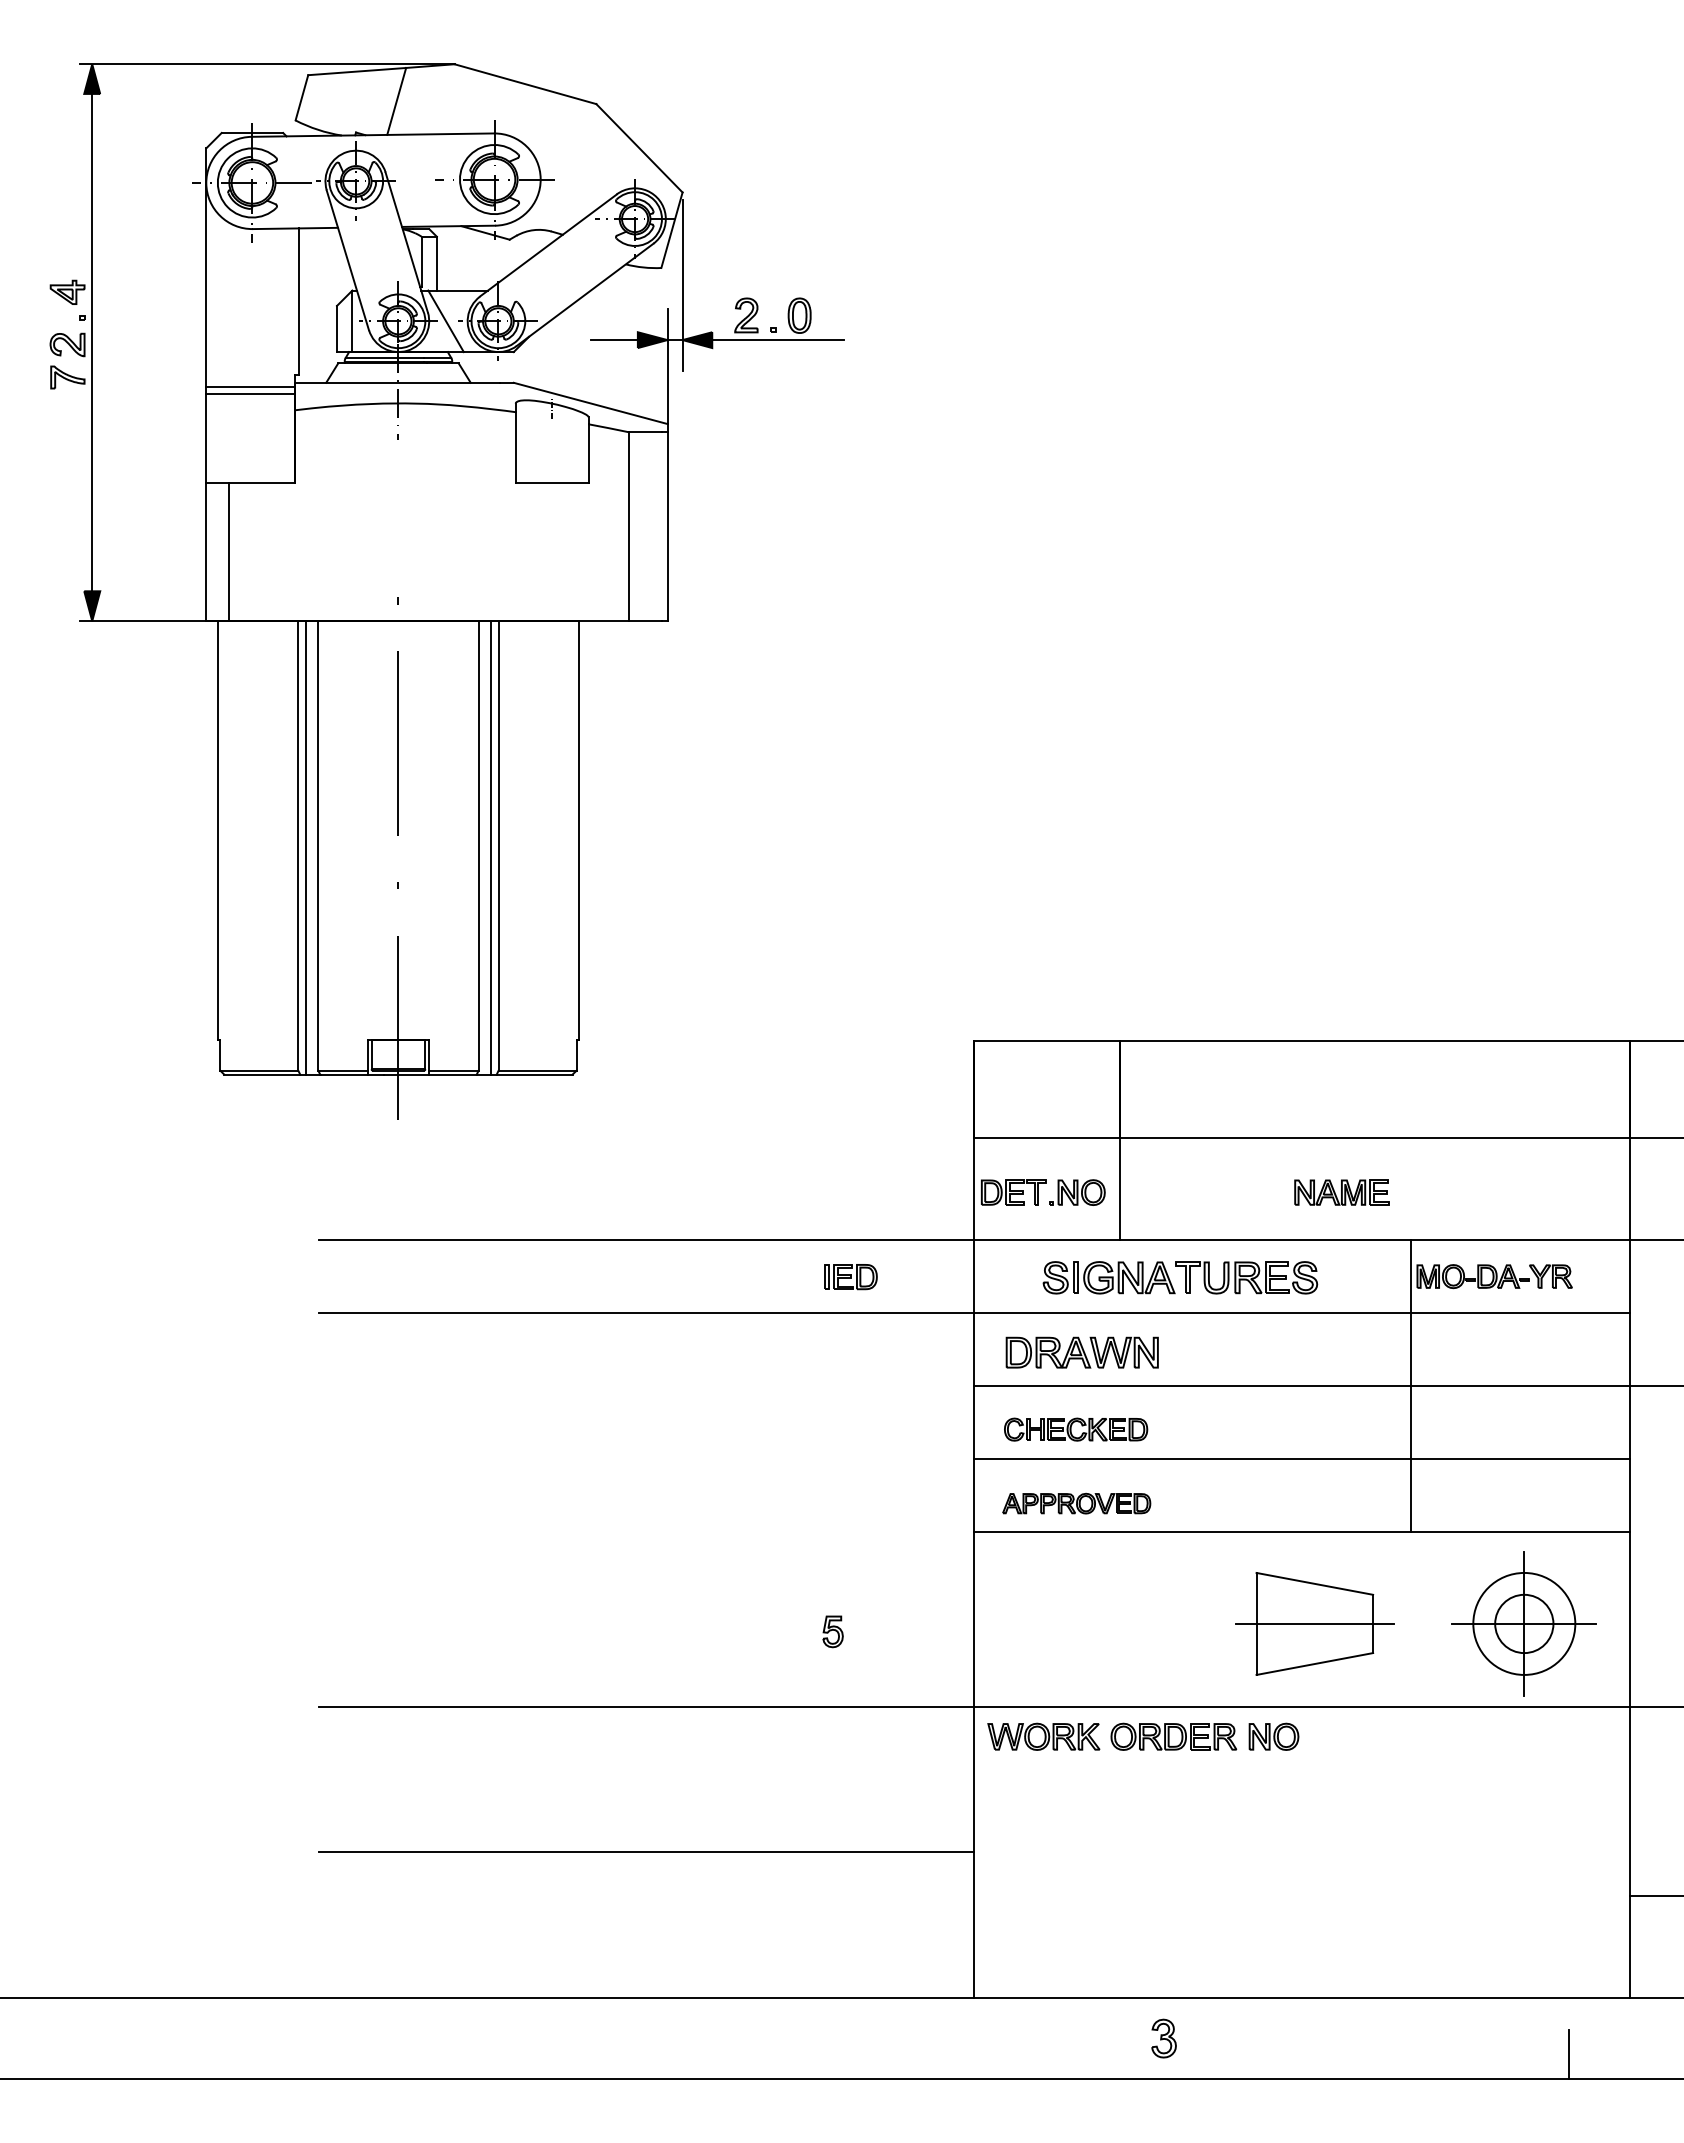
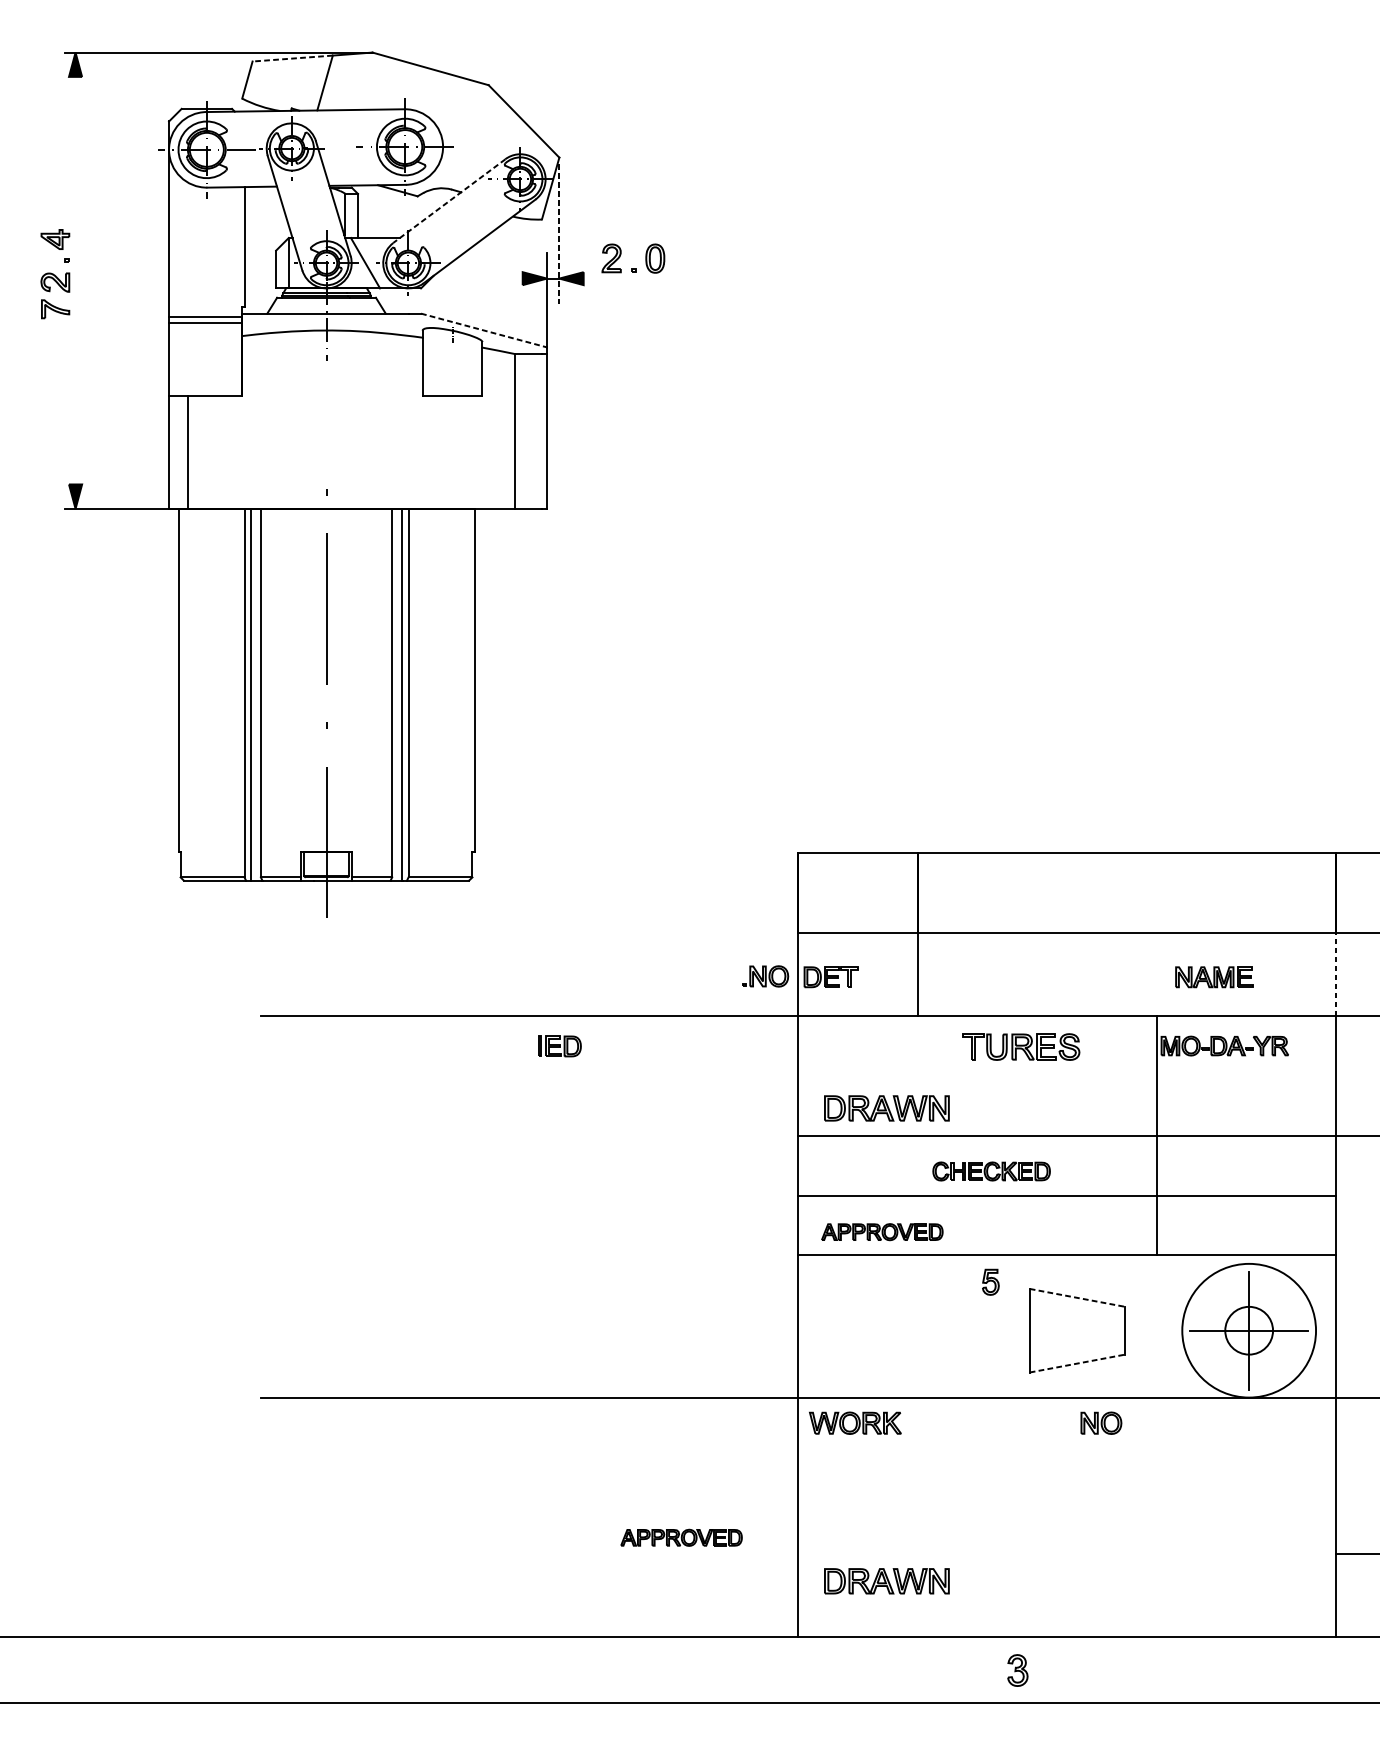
line: (356, 71) -> (292, 58), solid -> dashed
line: (547, 245) -> (448, 201), solid -> dashed
line: (682, 286) -> (559, 234), solid -> dashed
line: (613, 340) -> (502, 278), removed
line: (777, 340) -> (637, 278), removed
line: (92, 342) -> (75, 280), removed
line: (590, 403) -> (483, 330), solid -> dashed
line: (1629, 1189) -> (1335, 974), solid -> dashed
part: (1077, 1192) -> (765, 976), moved
part: (1341, 1192) -> (1214, 977), moved
part: (850, 1277) -> (559, 1046), moved
part: (1108, 1277) -> (908, 1046), removed
line: (973, 1313) -> (797, 1076), removed
part: (1076, 1429) -> (991, 1171), moved
line: (1315, 1583) -> (1078, 1297), solid -> dashed
line: (1314, 1623) -> (1077, 1330), removed
circle: (1524, 1623) -> (1249, 1330), size x1.6
part: (832, 1631) -> (990, 1282), moved
line: (1315, 1663) -> (1078, 1363), solid -> dashed
part: (1173, 1736) -> (961, 1422), removed
part: (1273, 1736) -> (1100, 1422), moved
line: (646, 1852) -> (529, 1518), removed
part: (831, 1876) -> (681, 1537), added
part: (1081, 1929) -> (886, 1581), added
part: (1163, 2038) -> (1017, 1670), moved
line: (1568, 2054) -> (1285, 1683), removed

